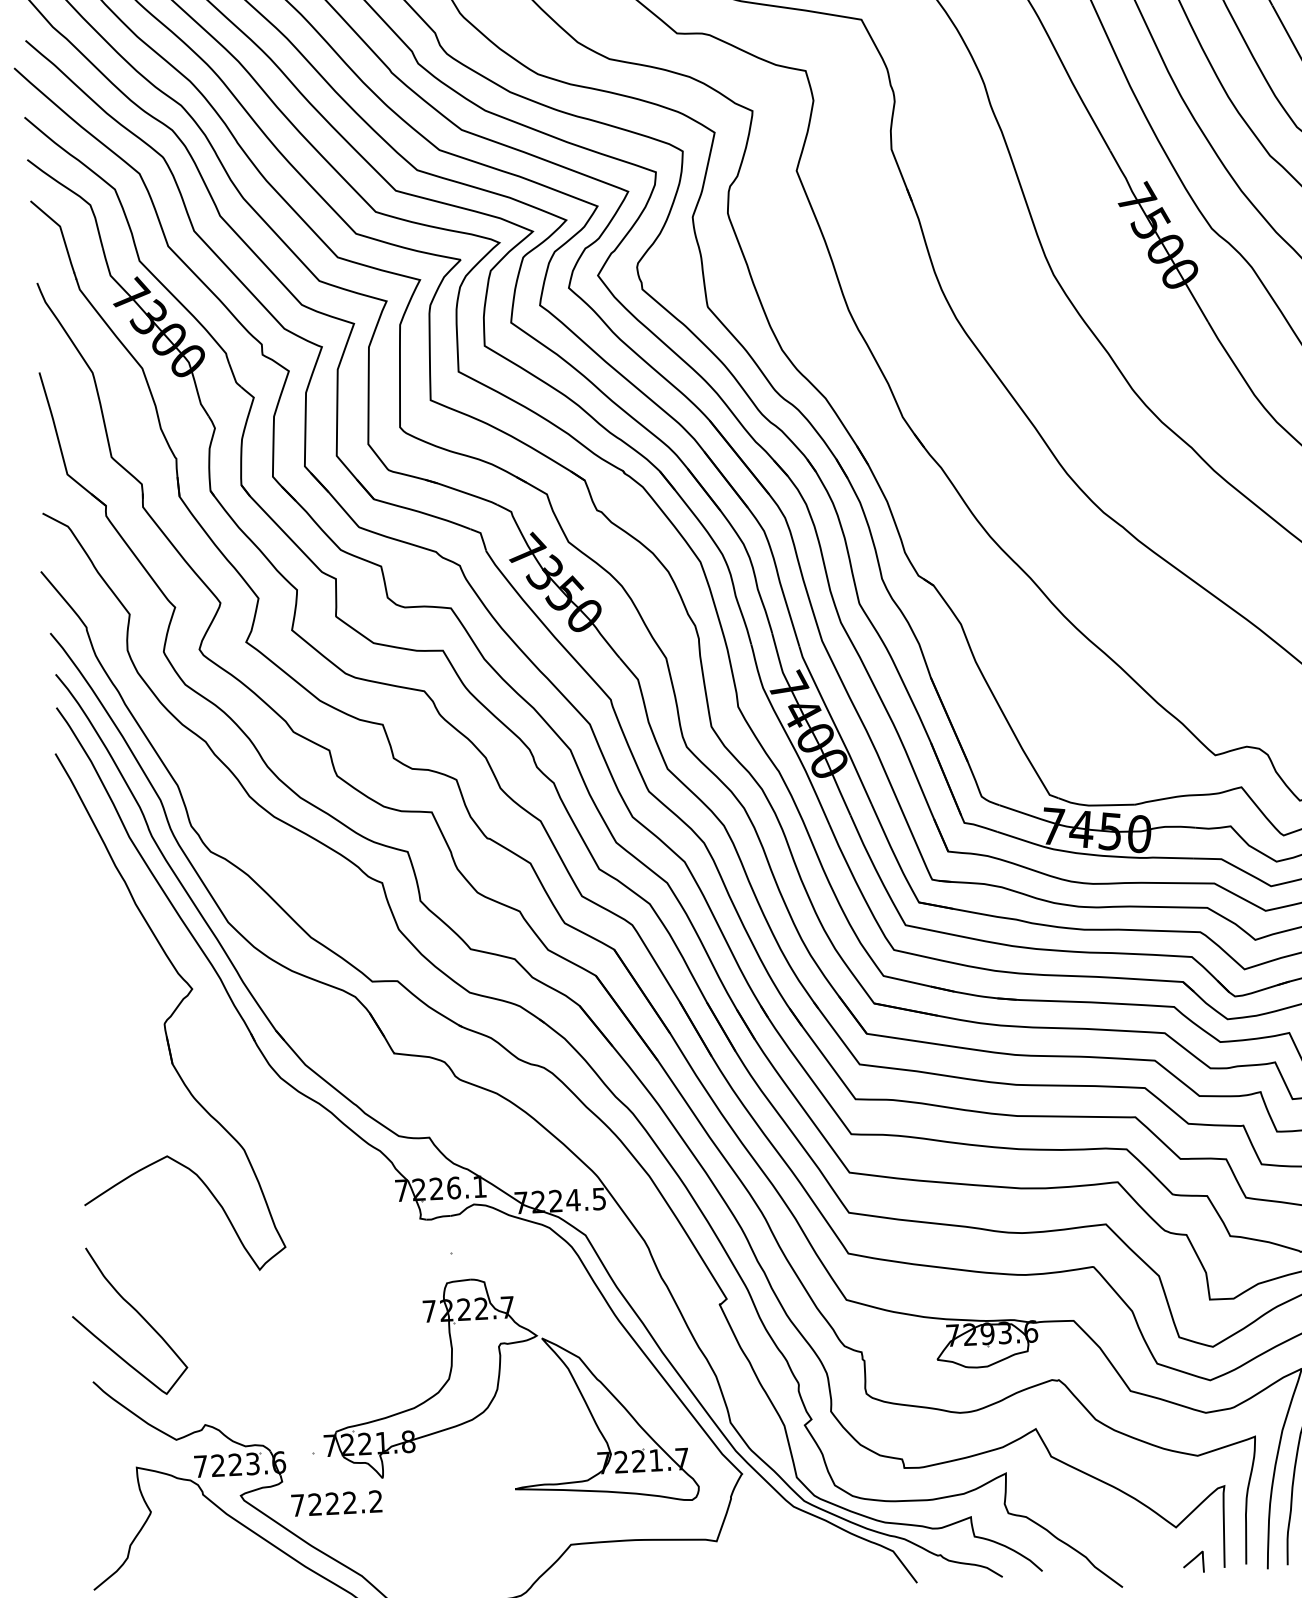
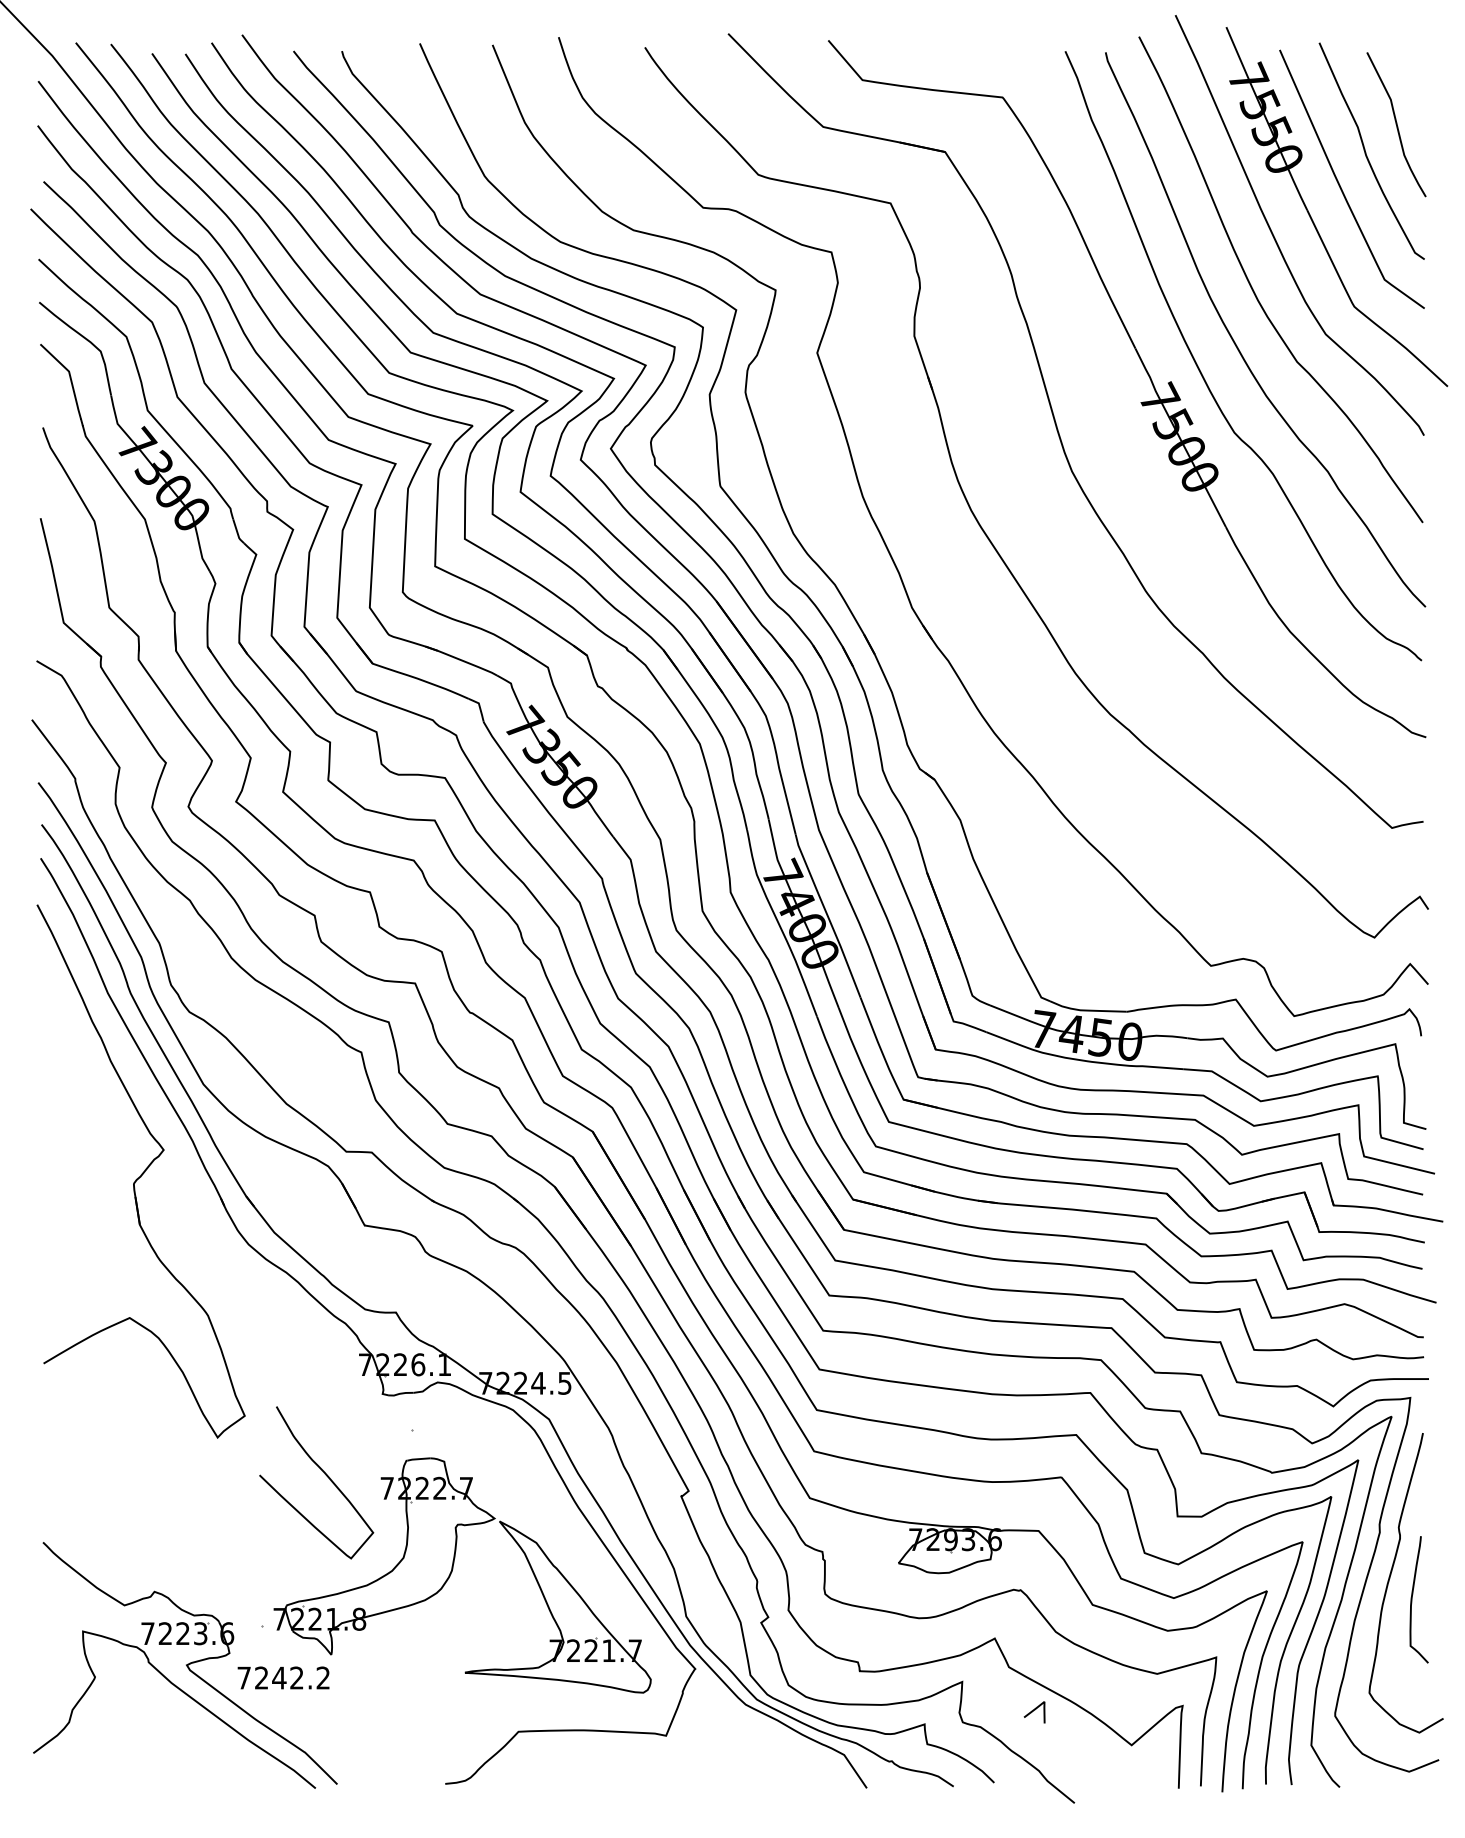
curve: (136, 1312) -> (324, 1474), moved
text: (332, 1503) -> (279, 1677), 7222.2 -> 7242.2
line: (1192, 1561) -> (1033, 1711), moved

